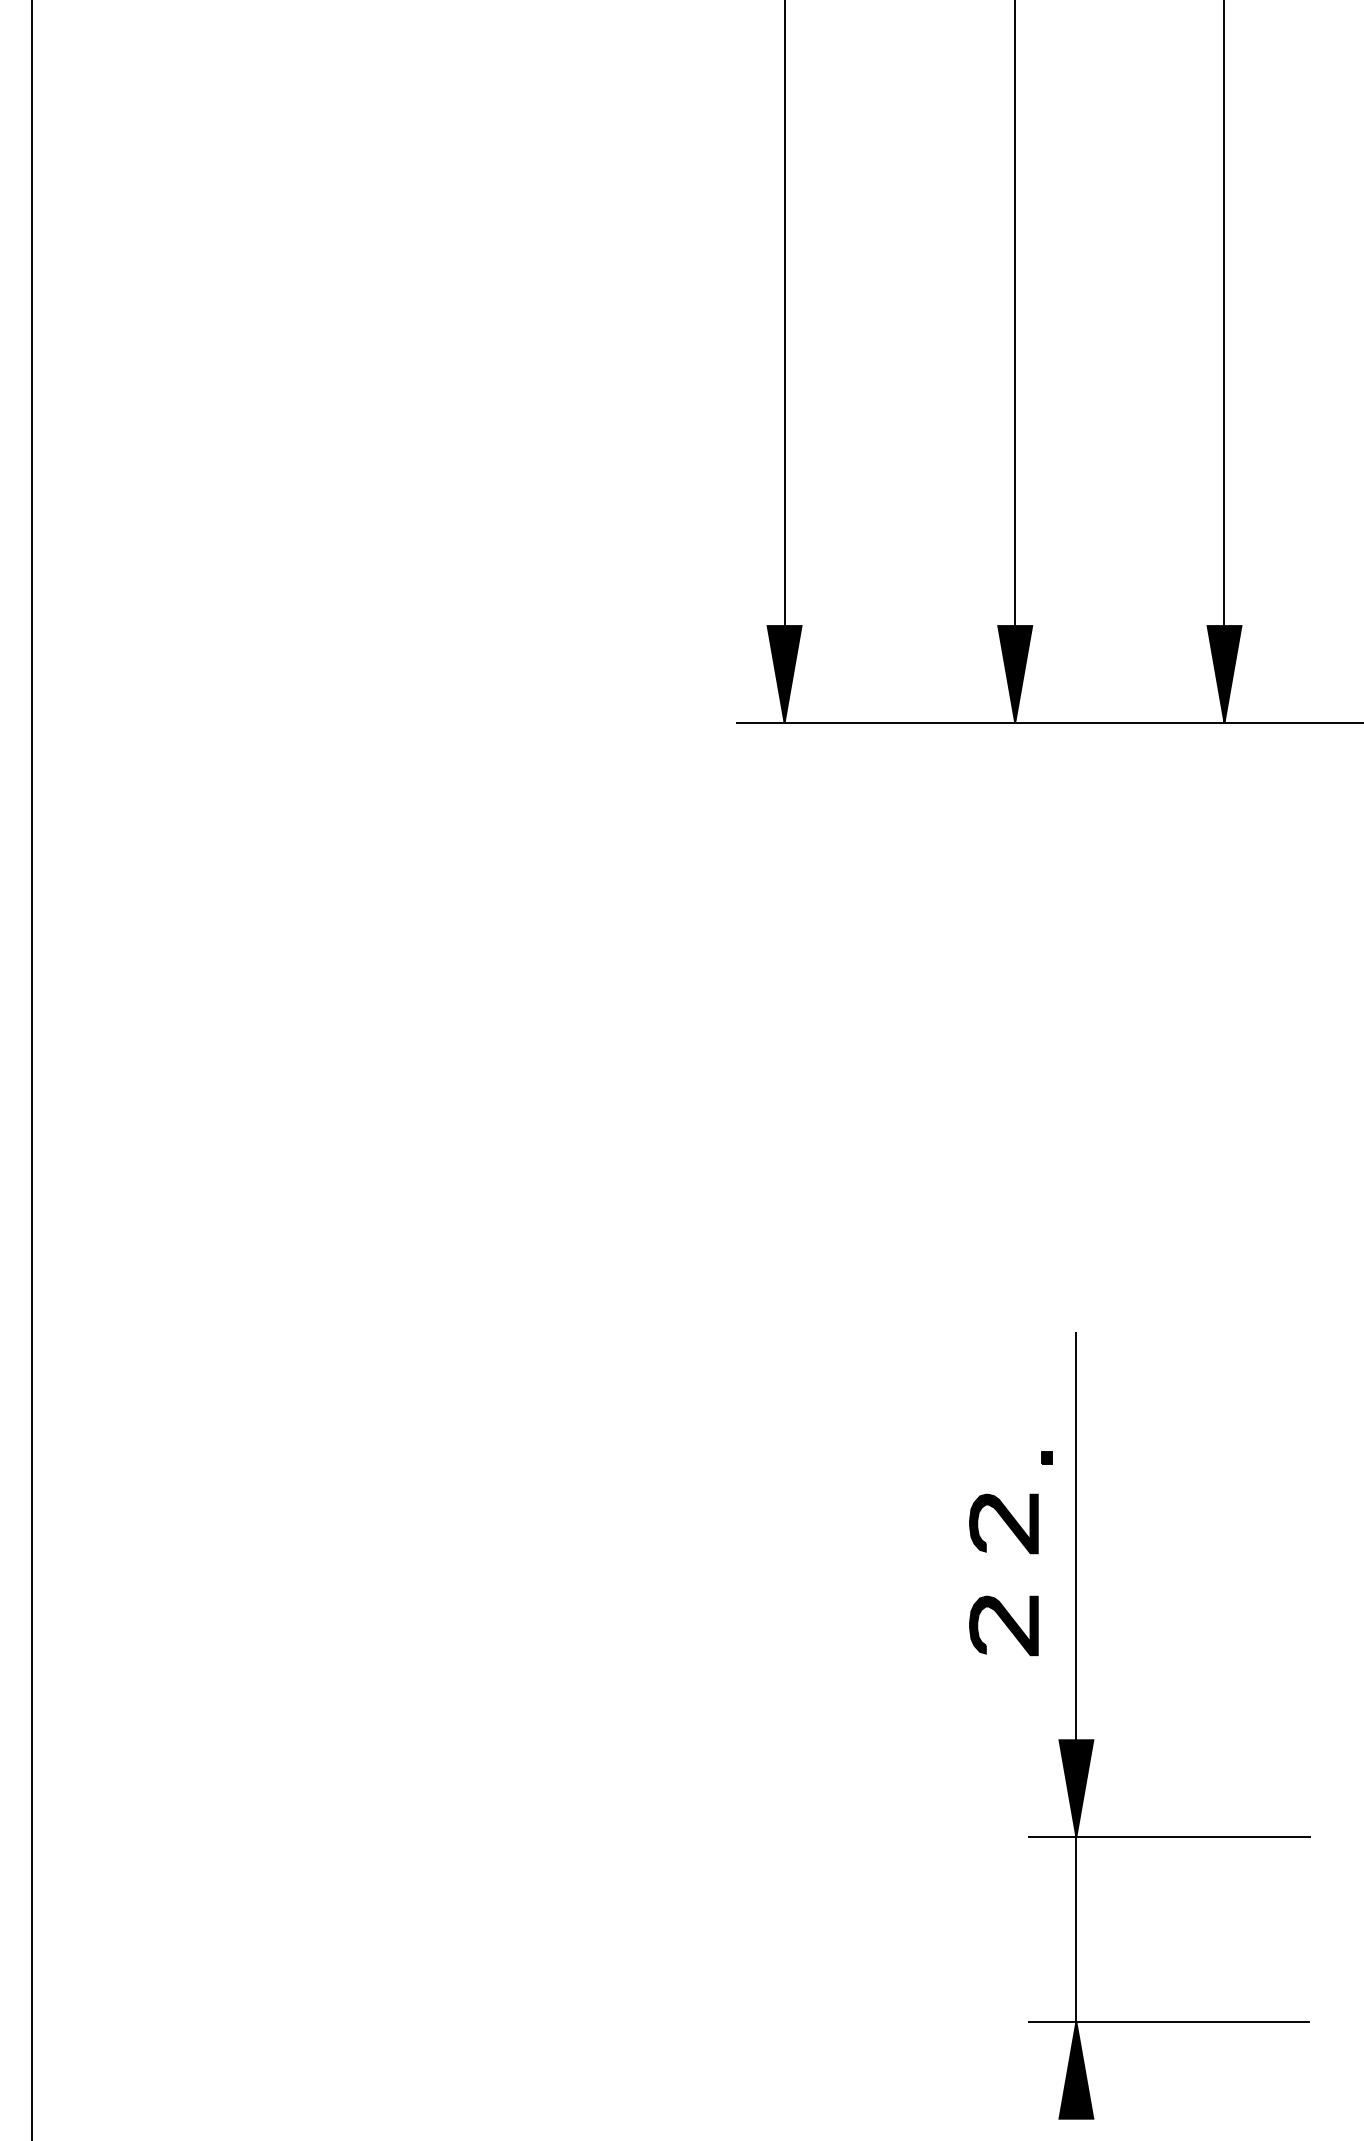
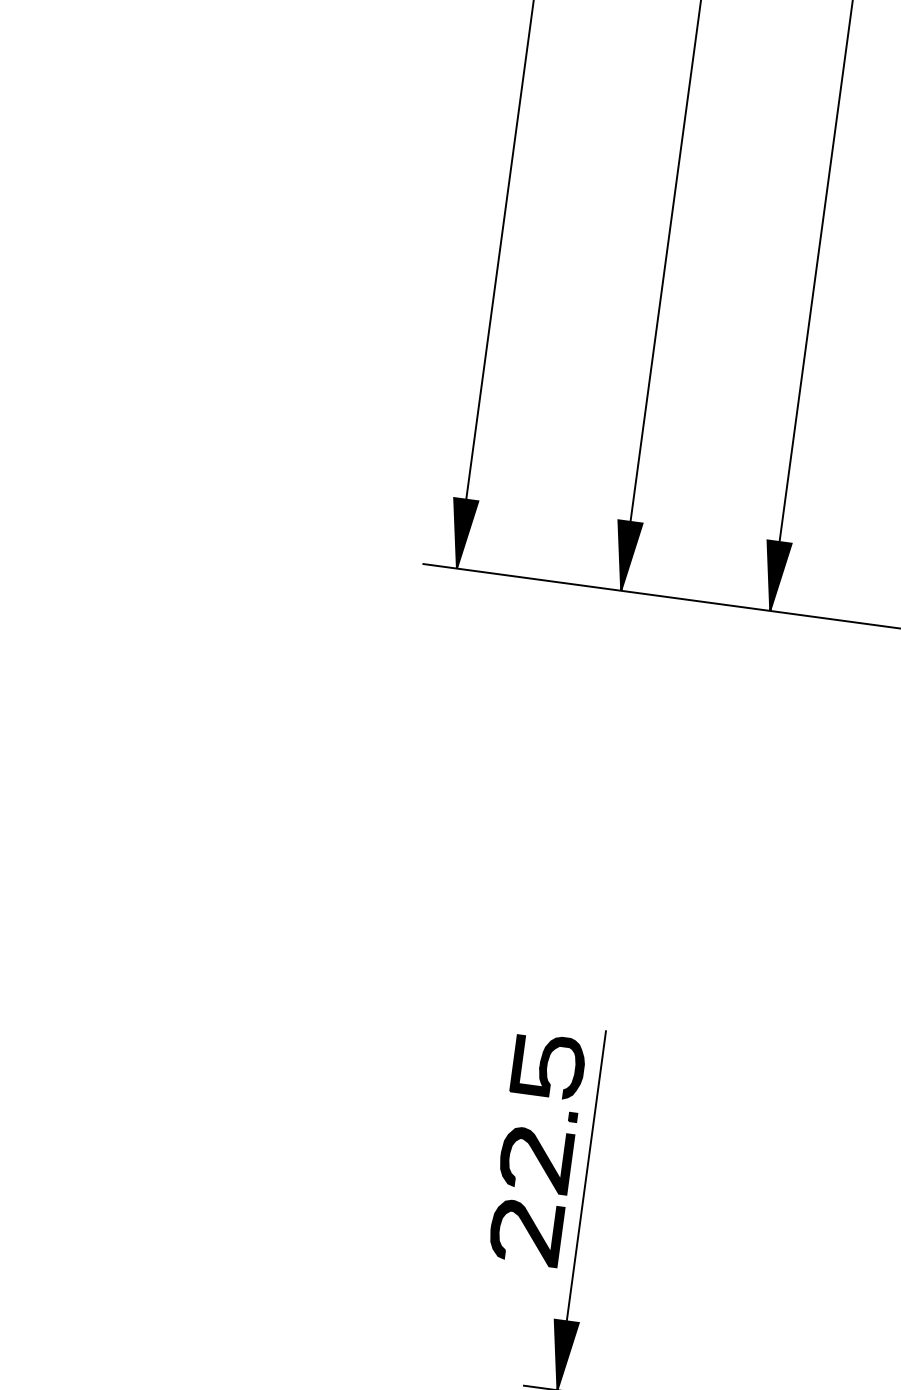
part: (1003, 1391) -> (548, 1065), added
part: (1003, 1523) -> (535, 1159), size x1.43
part: (1003, 1625) -> (525, 1232), size x1.43

